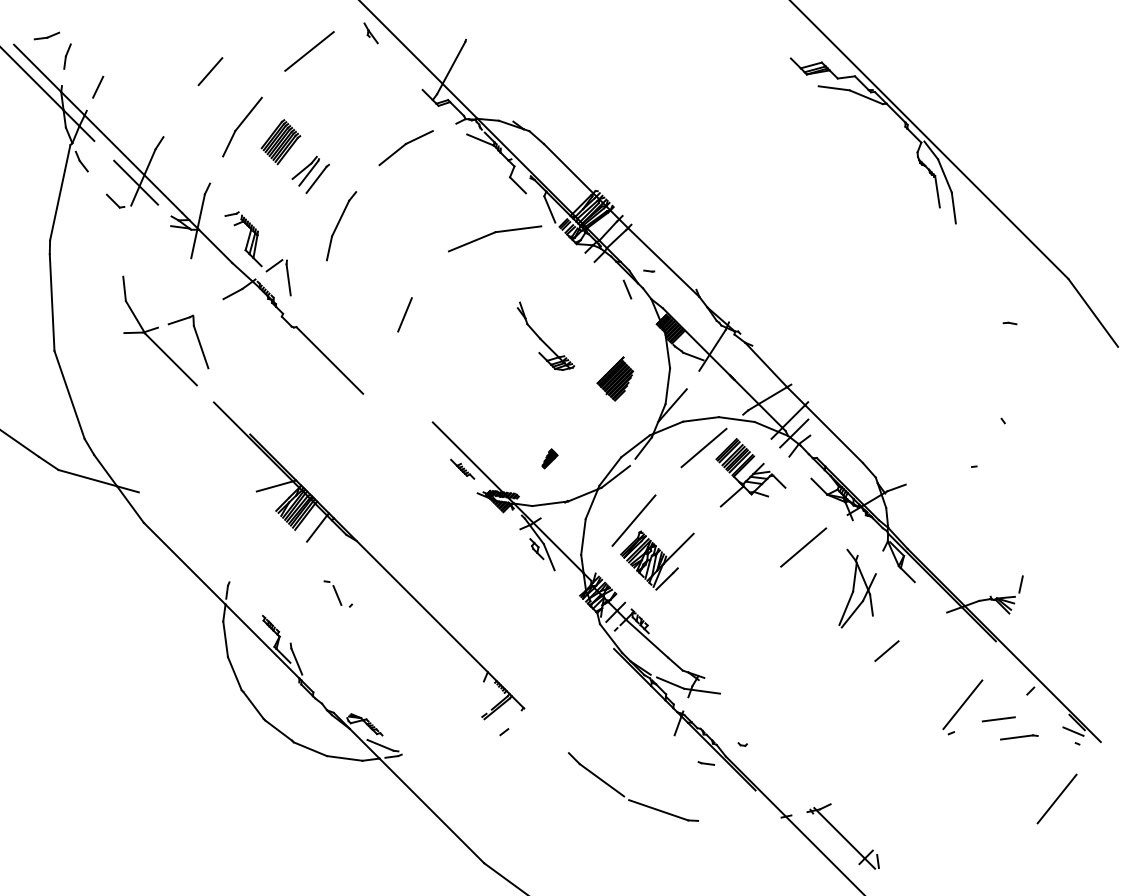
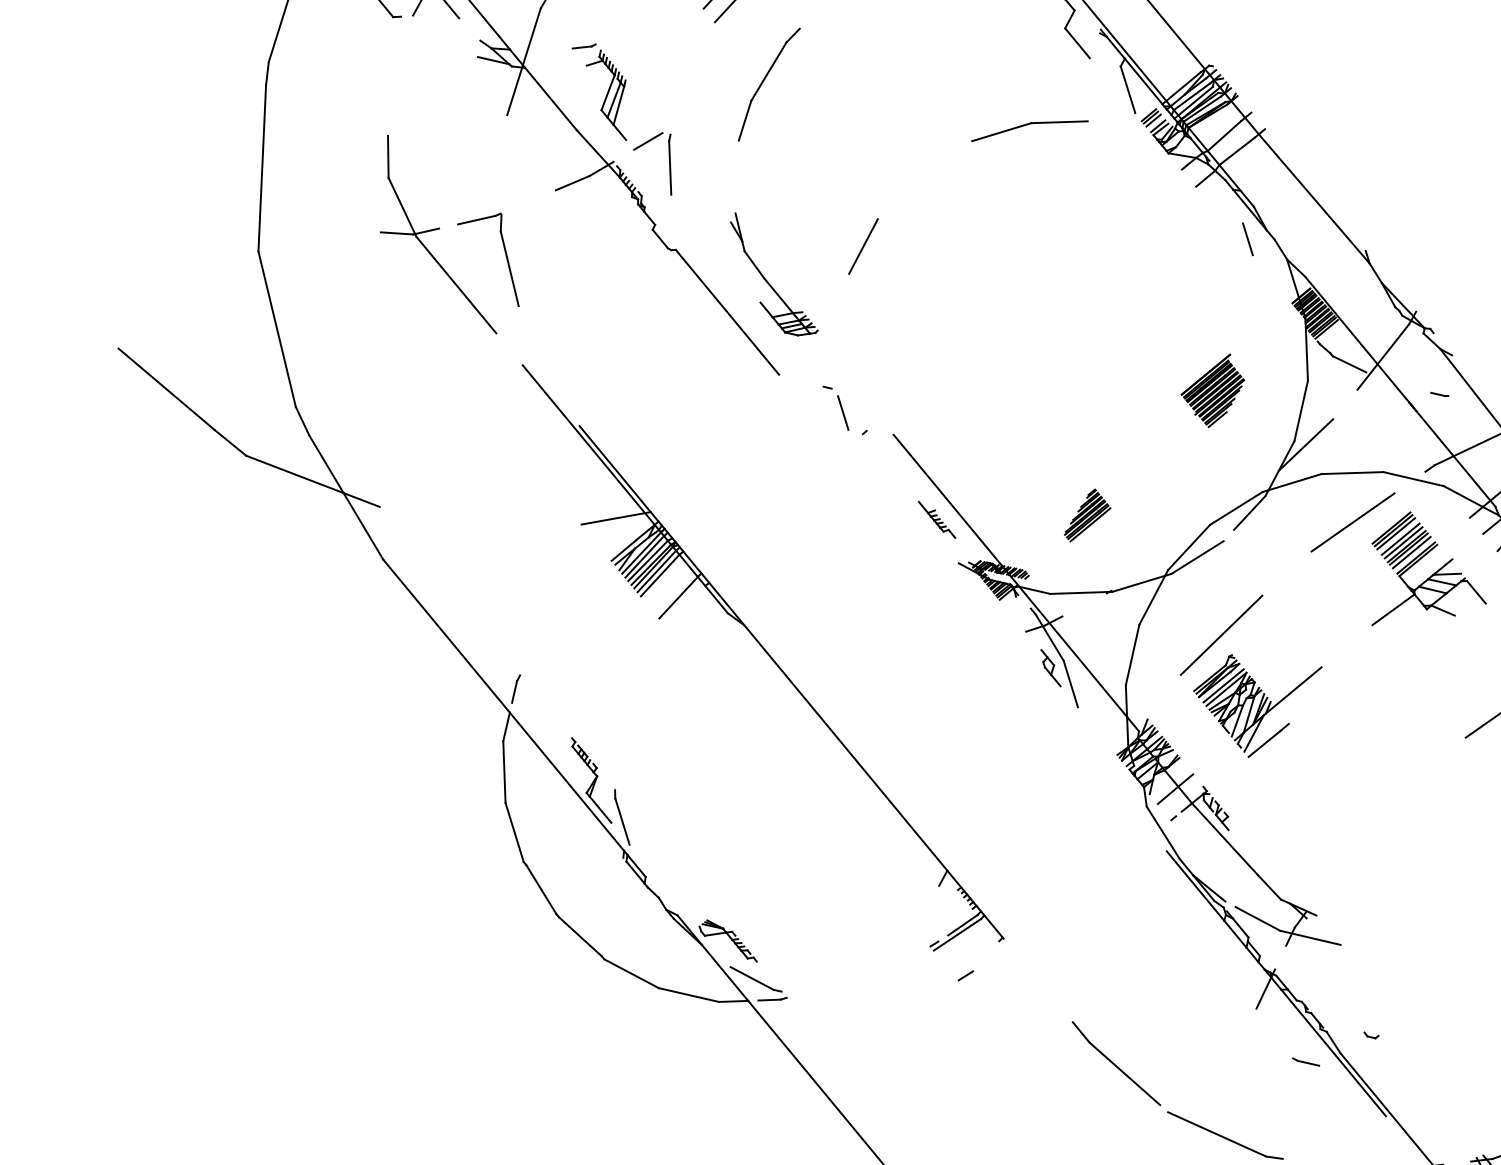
part: (495, 238) -> (1030, 130), size x0.71
part: (649, 270) -> (1440, 393), moved
part: (545, 335) -> (773, 273), moved
part: (549, 458) -> (1087, 515), size x1.67
part: (338, 593) -> (845, 409), moved

